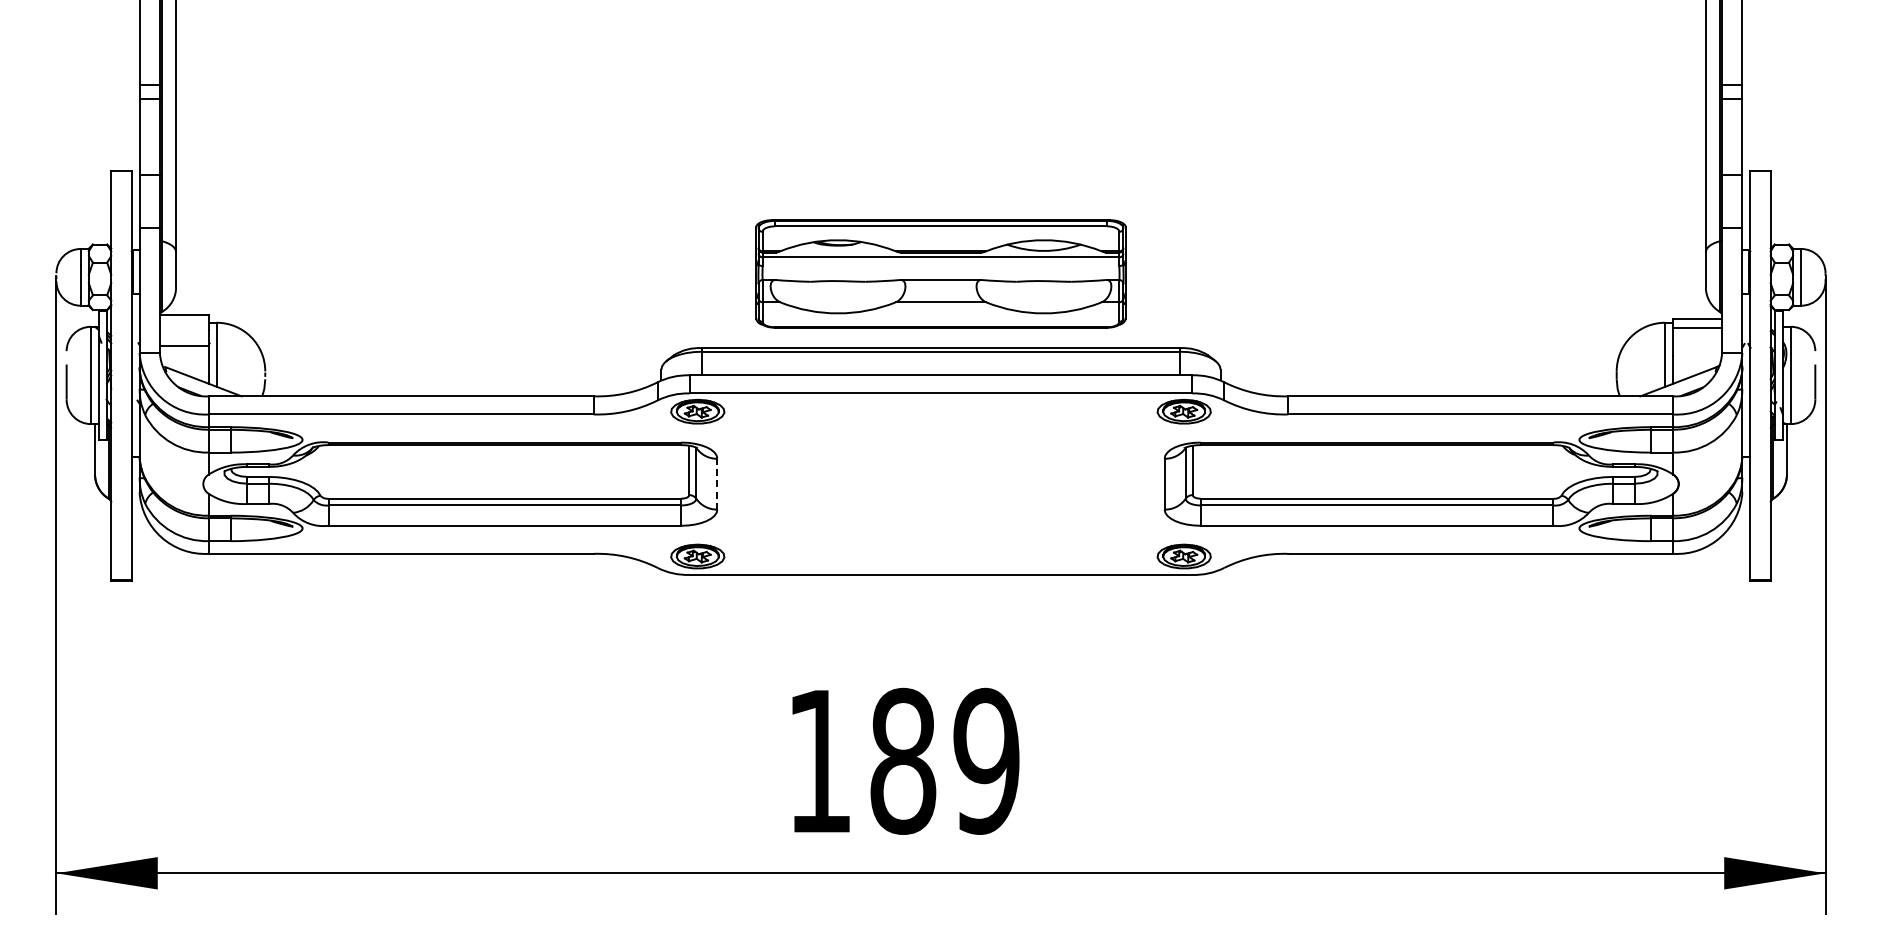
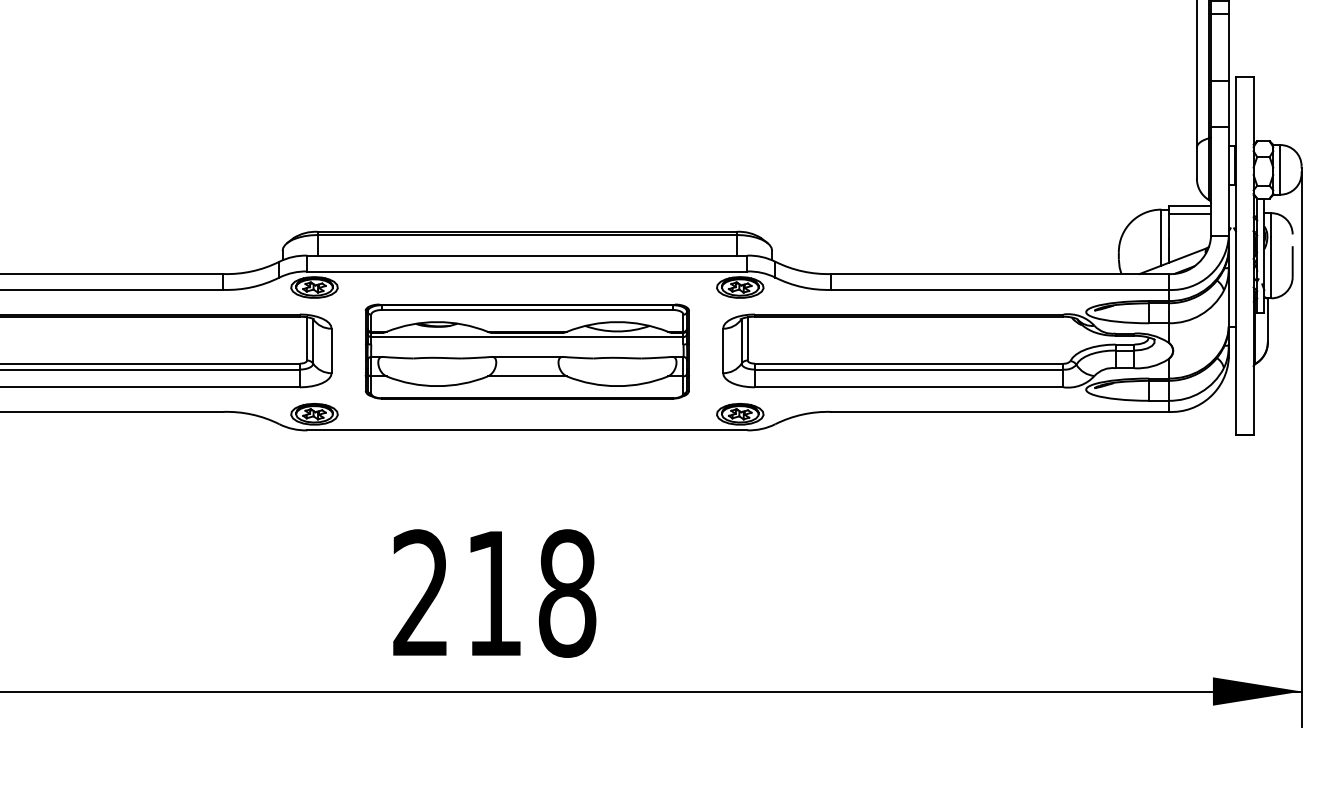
part: (940, 273) -> (526, 351), moved
line: (717, 483) -> (331, 350), dashed -> solid
text: (903, 760) -> (494, 592), 189 -> 218

